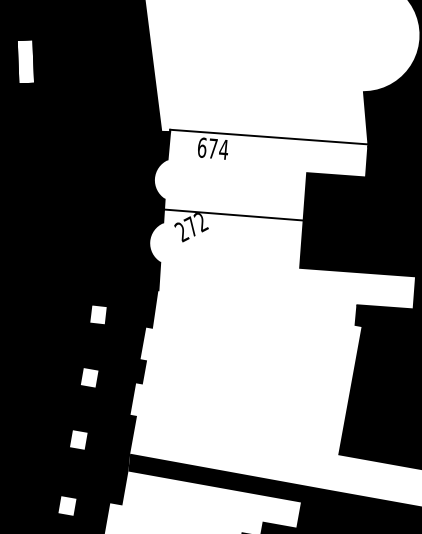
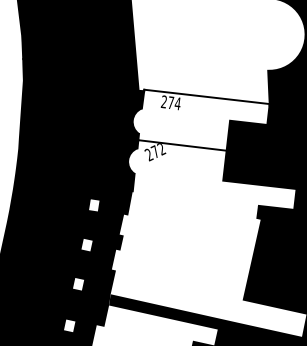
fill: (25, 61) -> (54, 42), added
text: (201, 147) -> (163, 101), 674 -> 274

